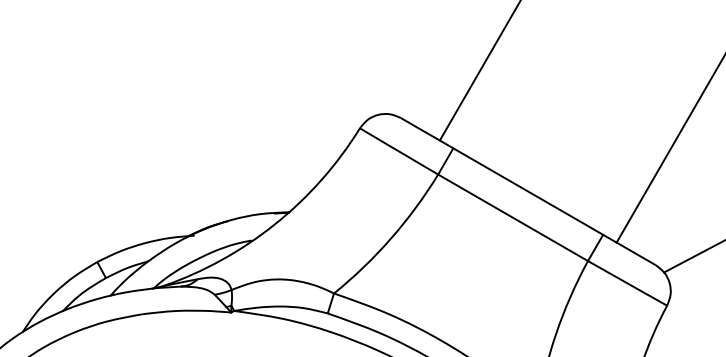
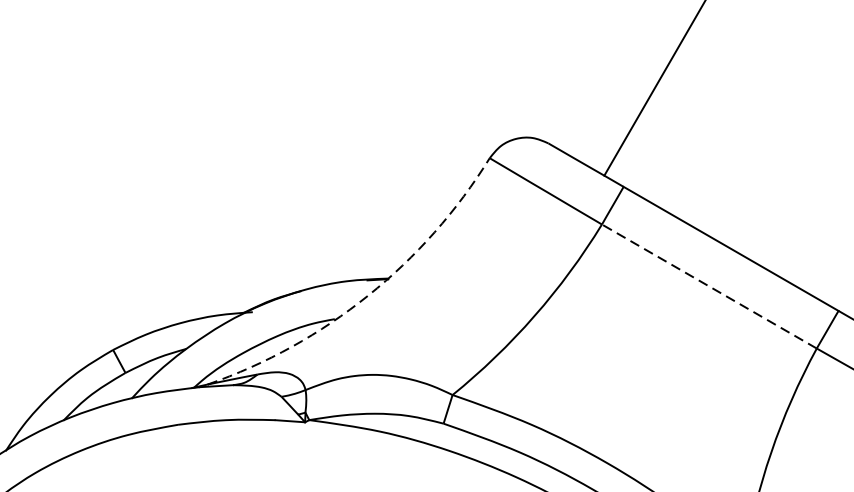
line: (512, 217) -> (708, 286), solid -> dashed
arc: (275, 224) -> (368, 296), solid -> dashed

